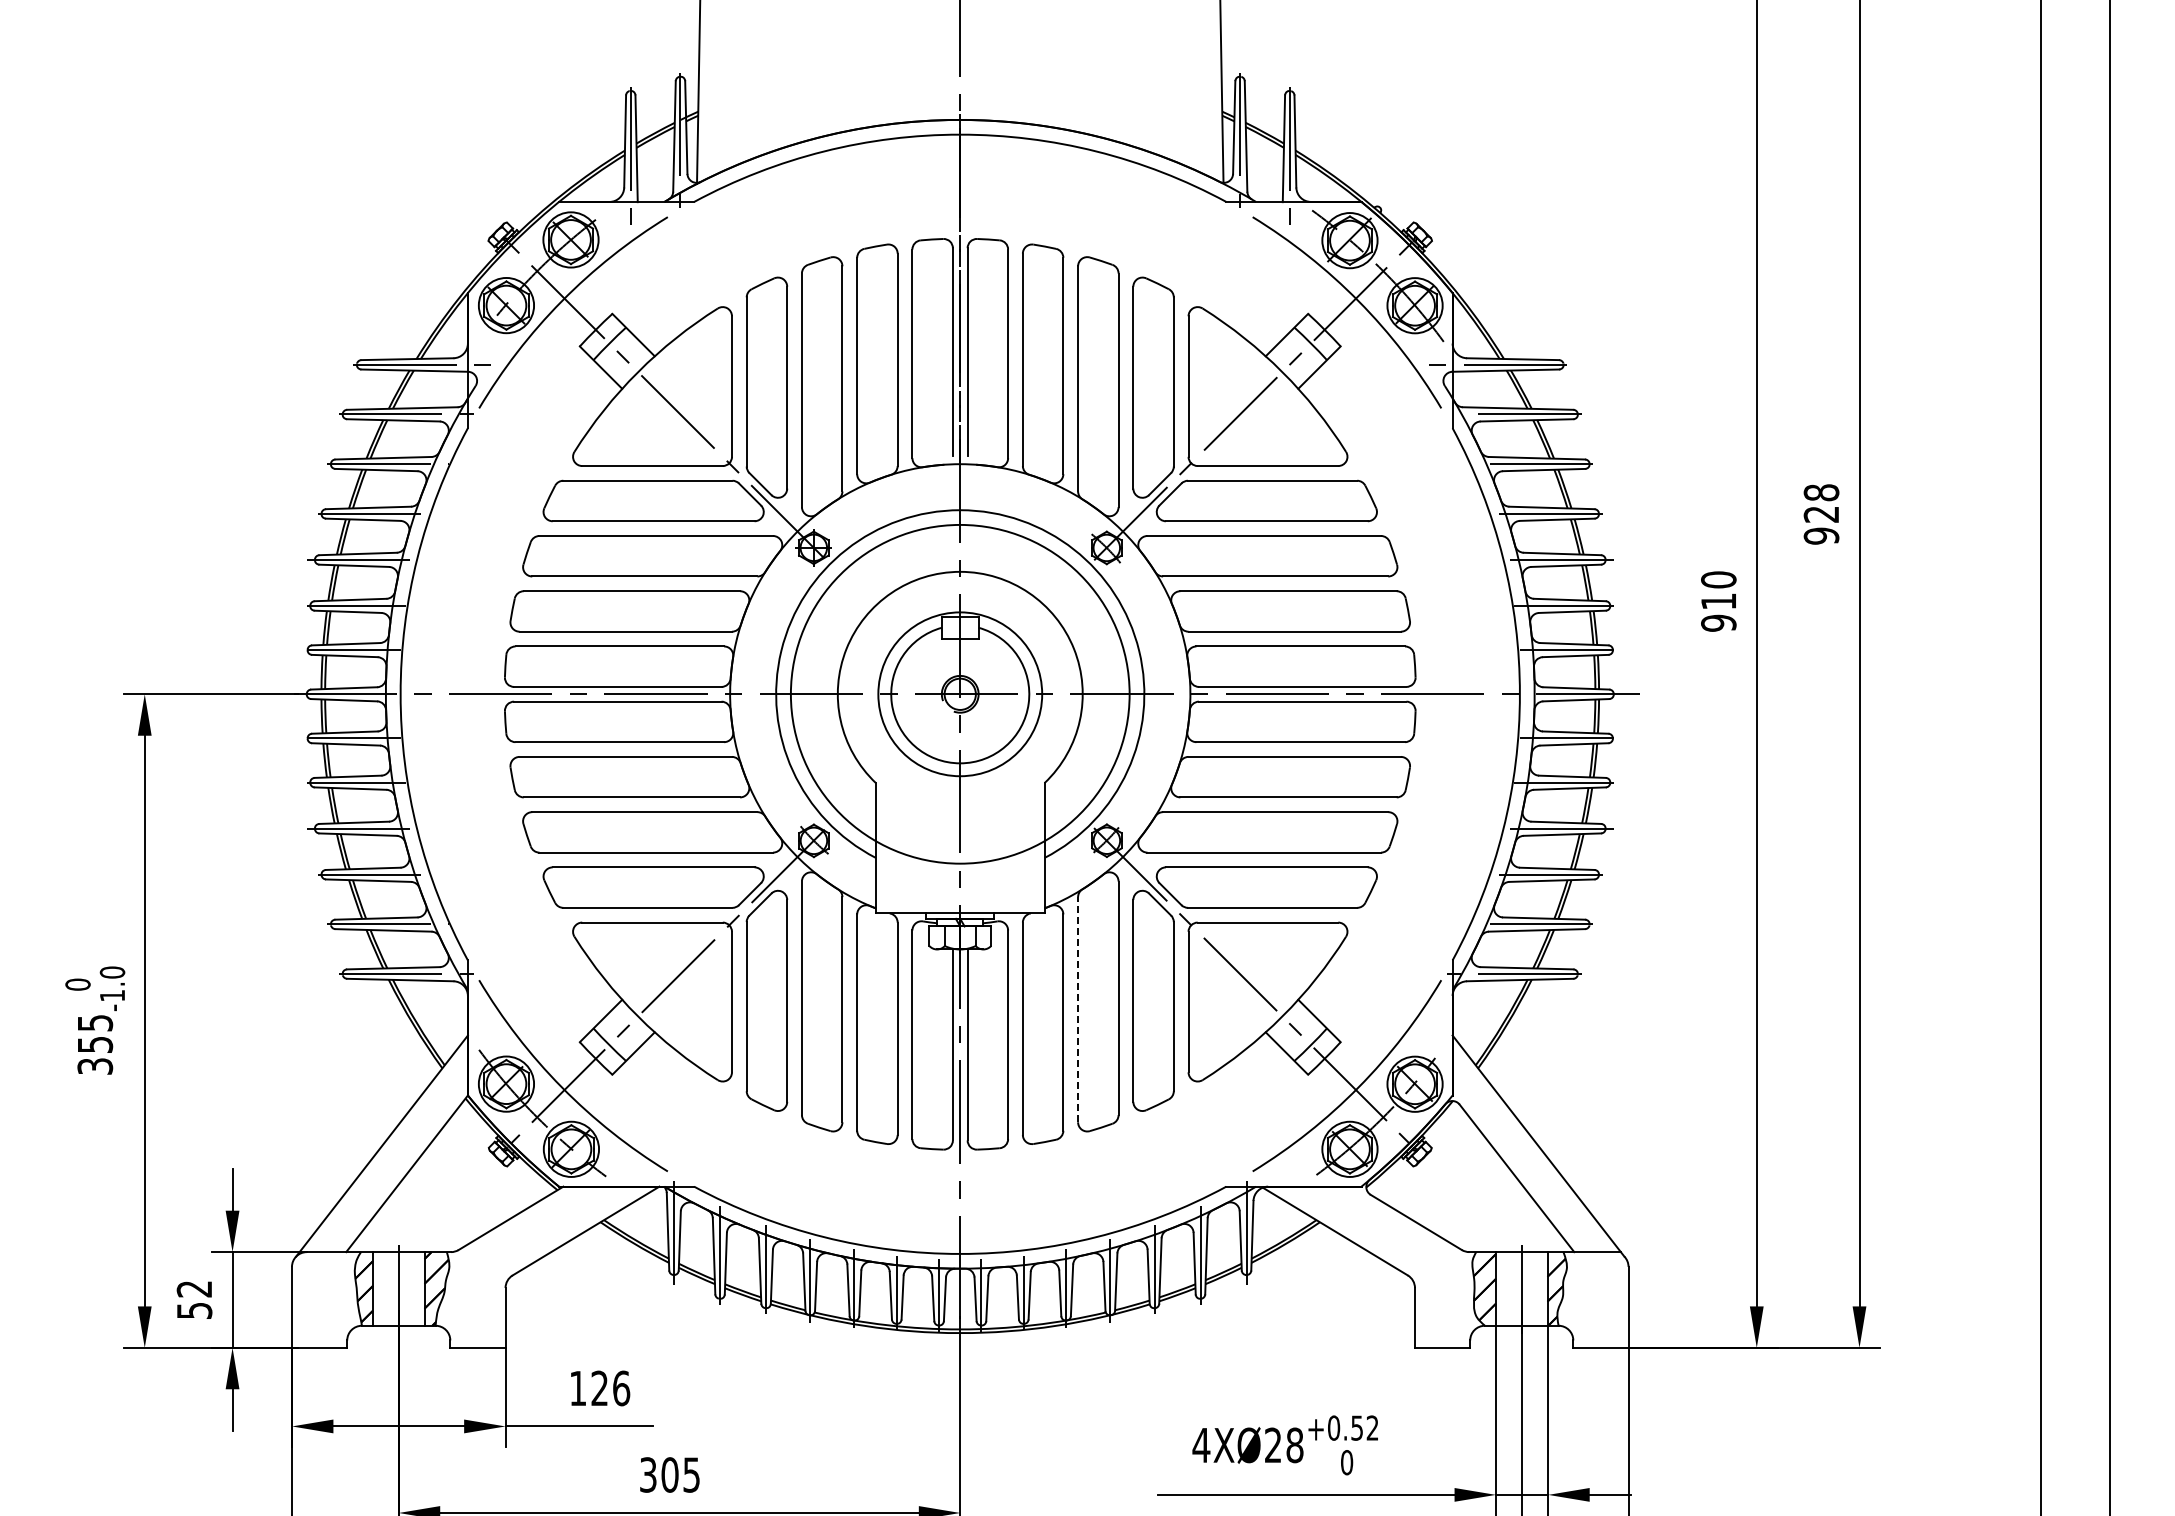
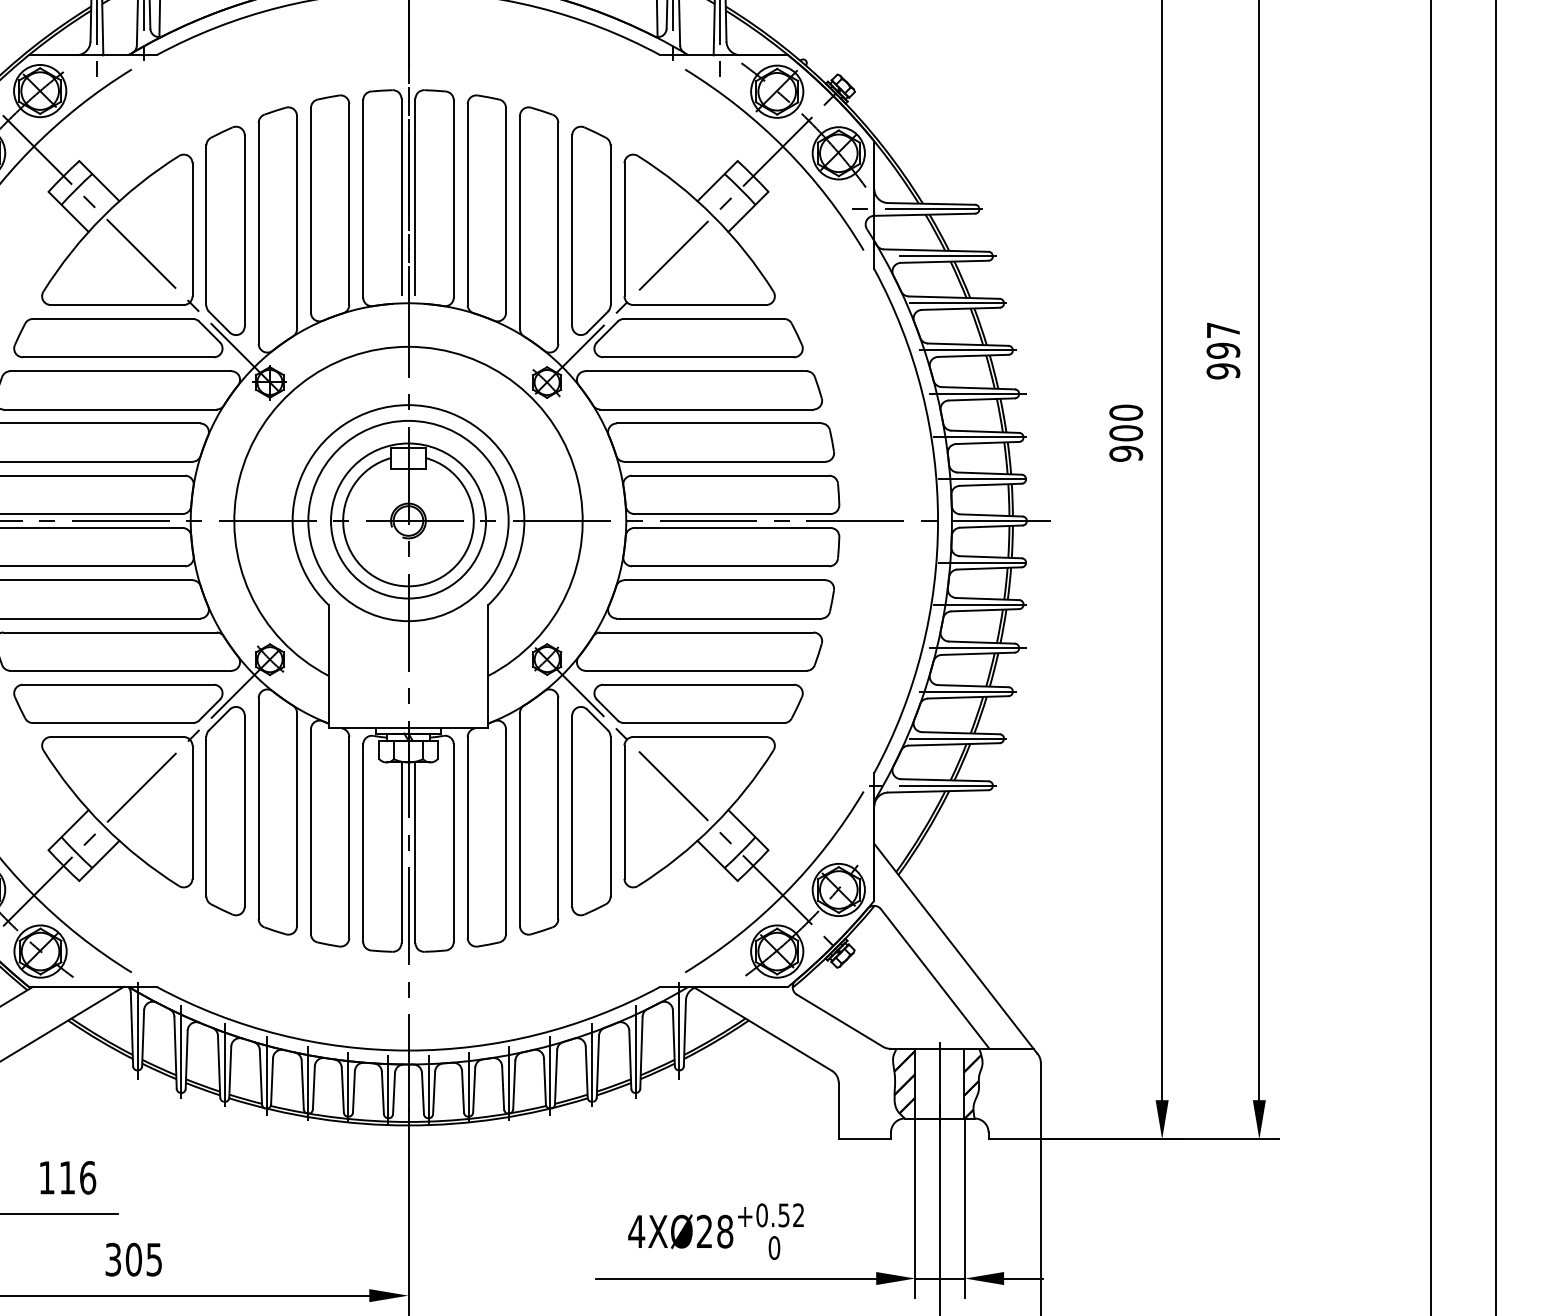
text: (1821, 503) -> (1223, 340), 928 -> 997
text: (1718, 601) -> (1125, 433), 910 -> 900
circle: (960, 694) -> (408, 521), size x0.62
line: (1078, 1009) -> (520, 819), dashed -> solid
text: (599, 1387) -> (67, 1176), 126 -> 116

